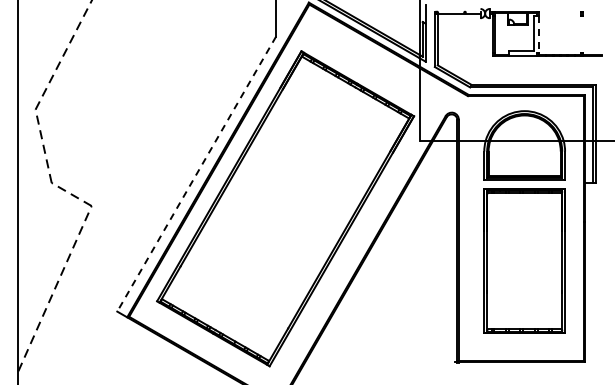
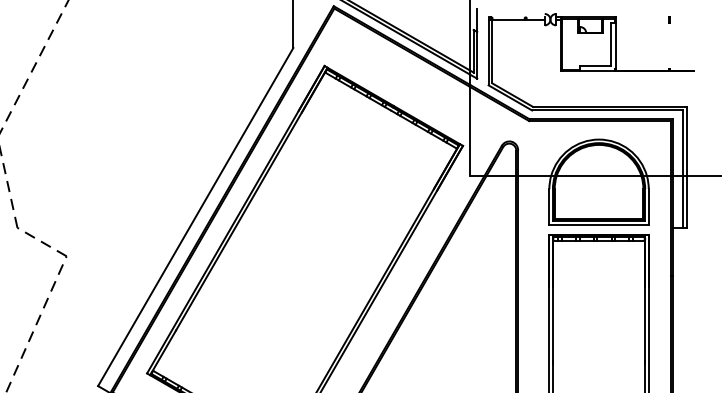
line: (538, 34) -> (616, 45), dashed -> solid
line: (196, 174) -> (195, 217), dashed -> solid

